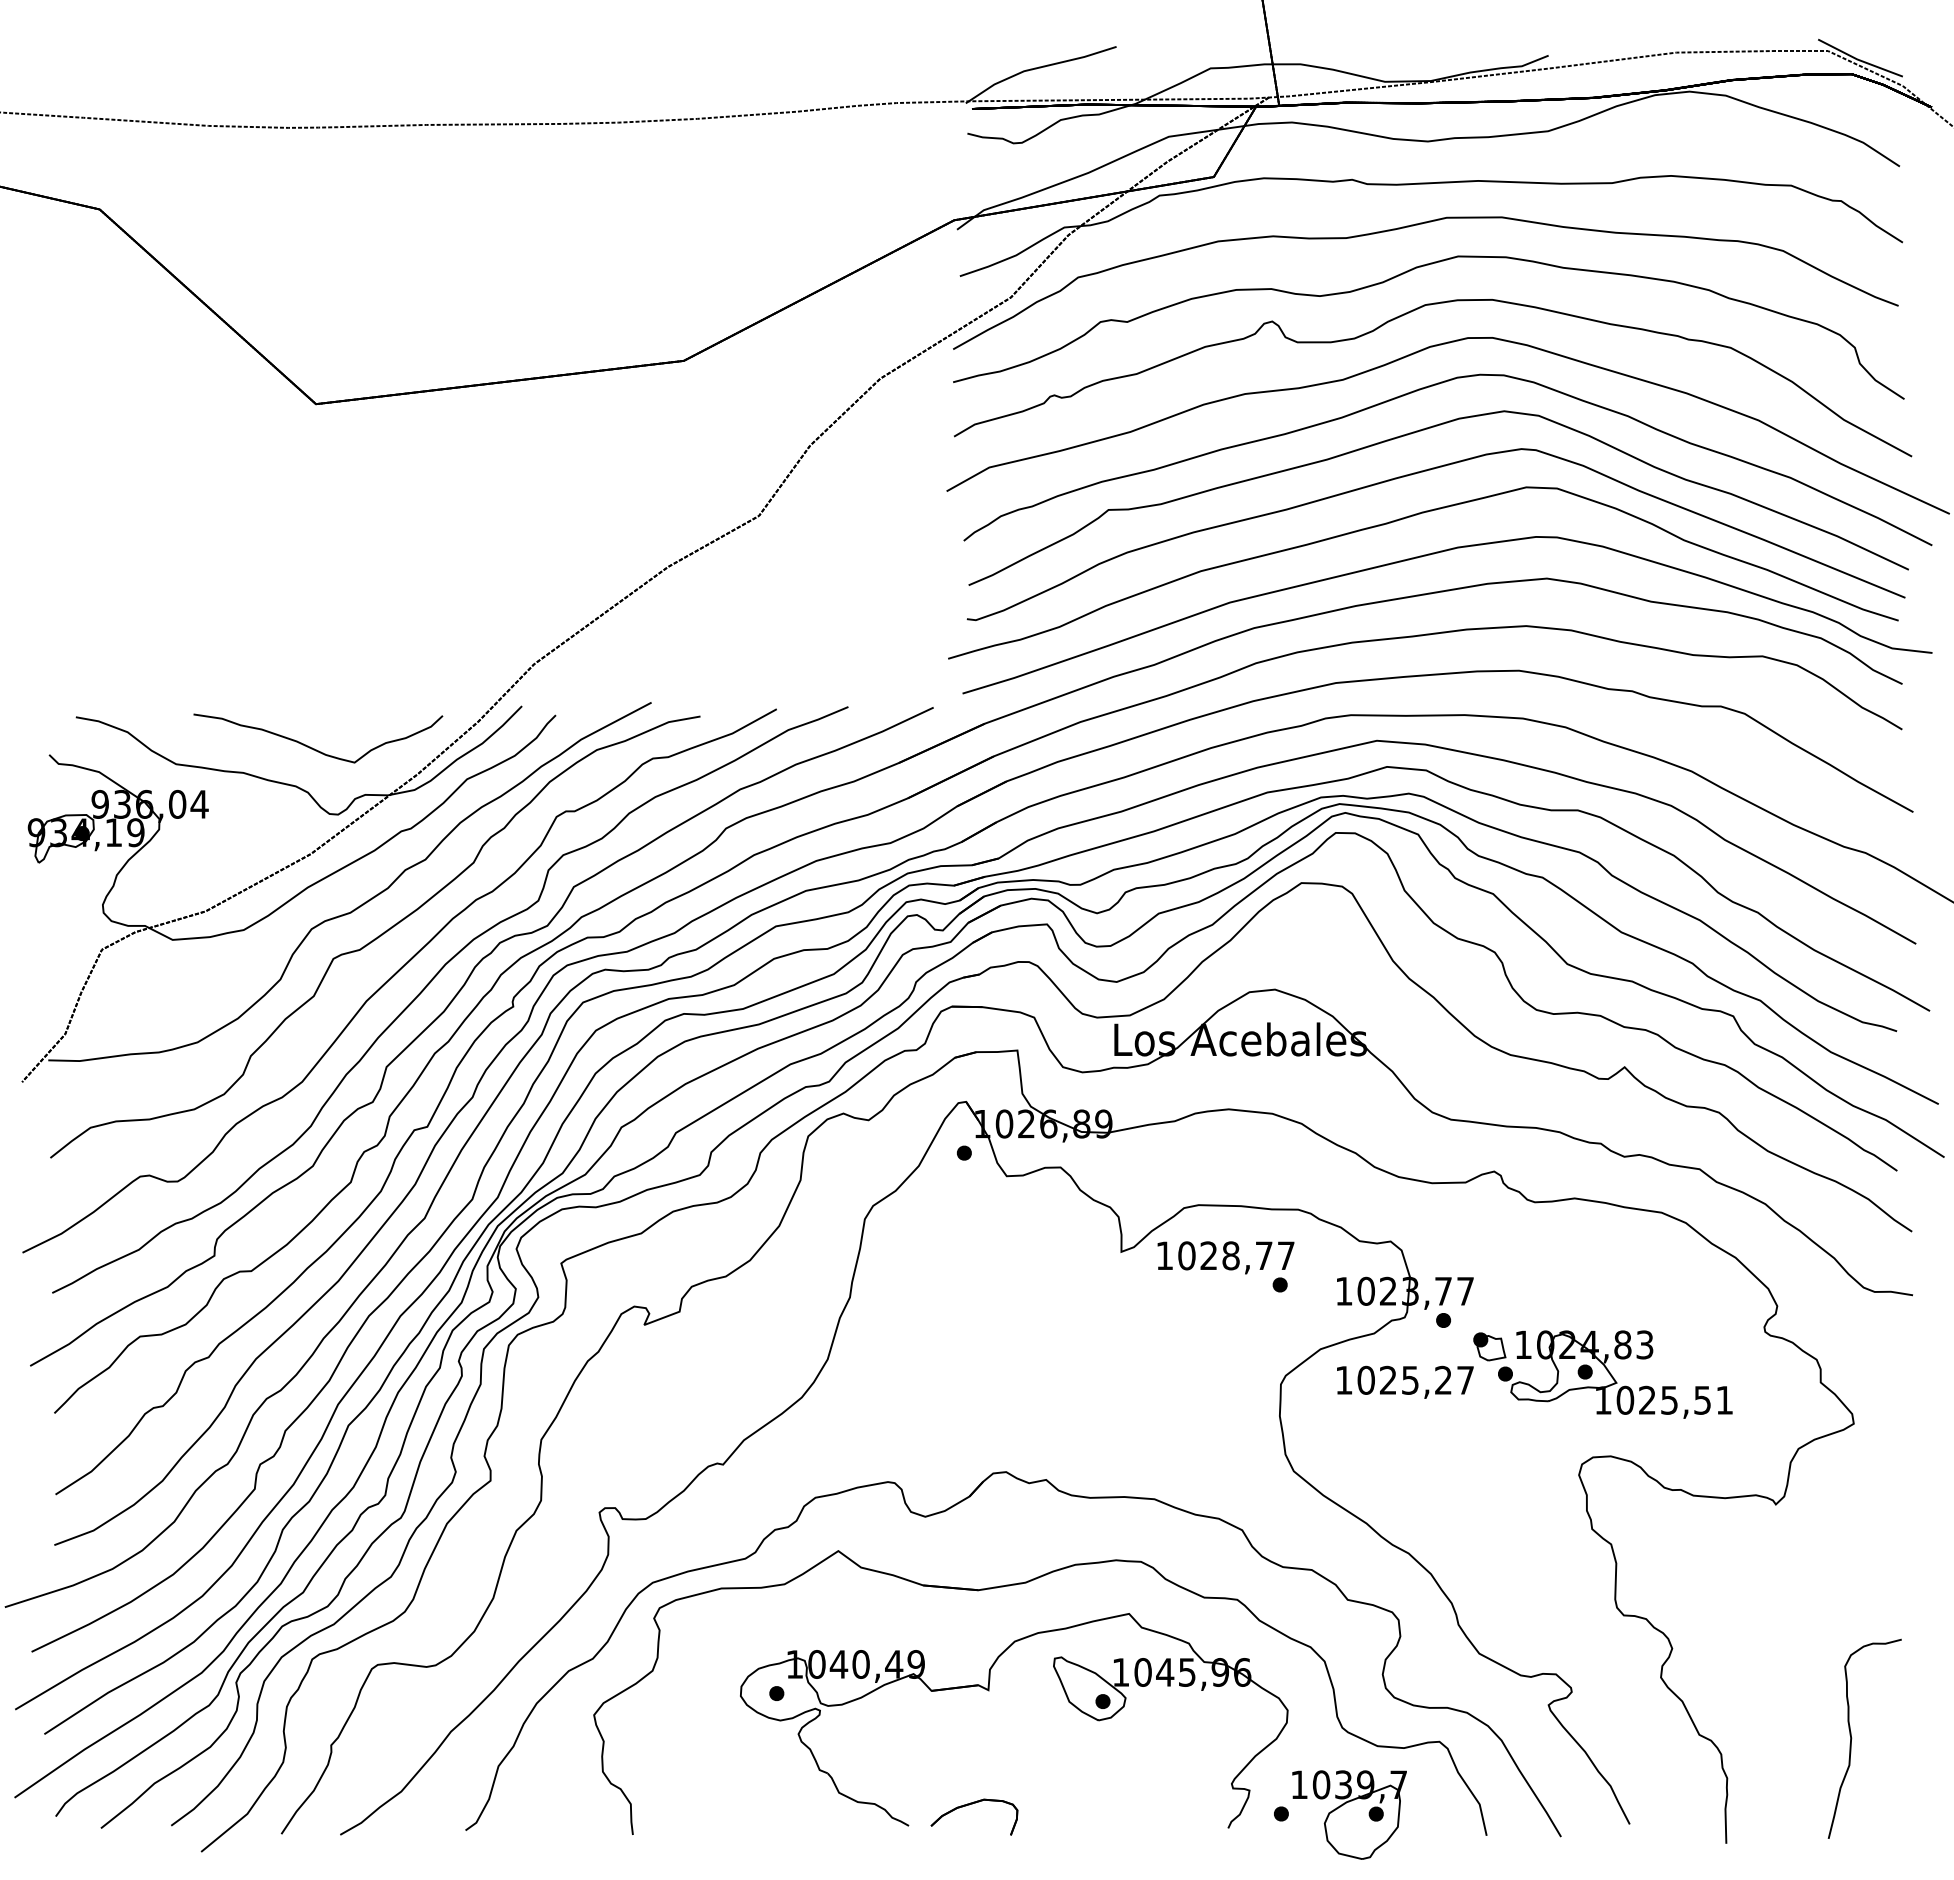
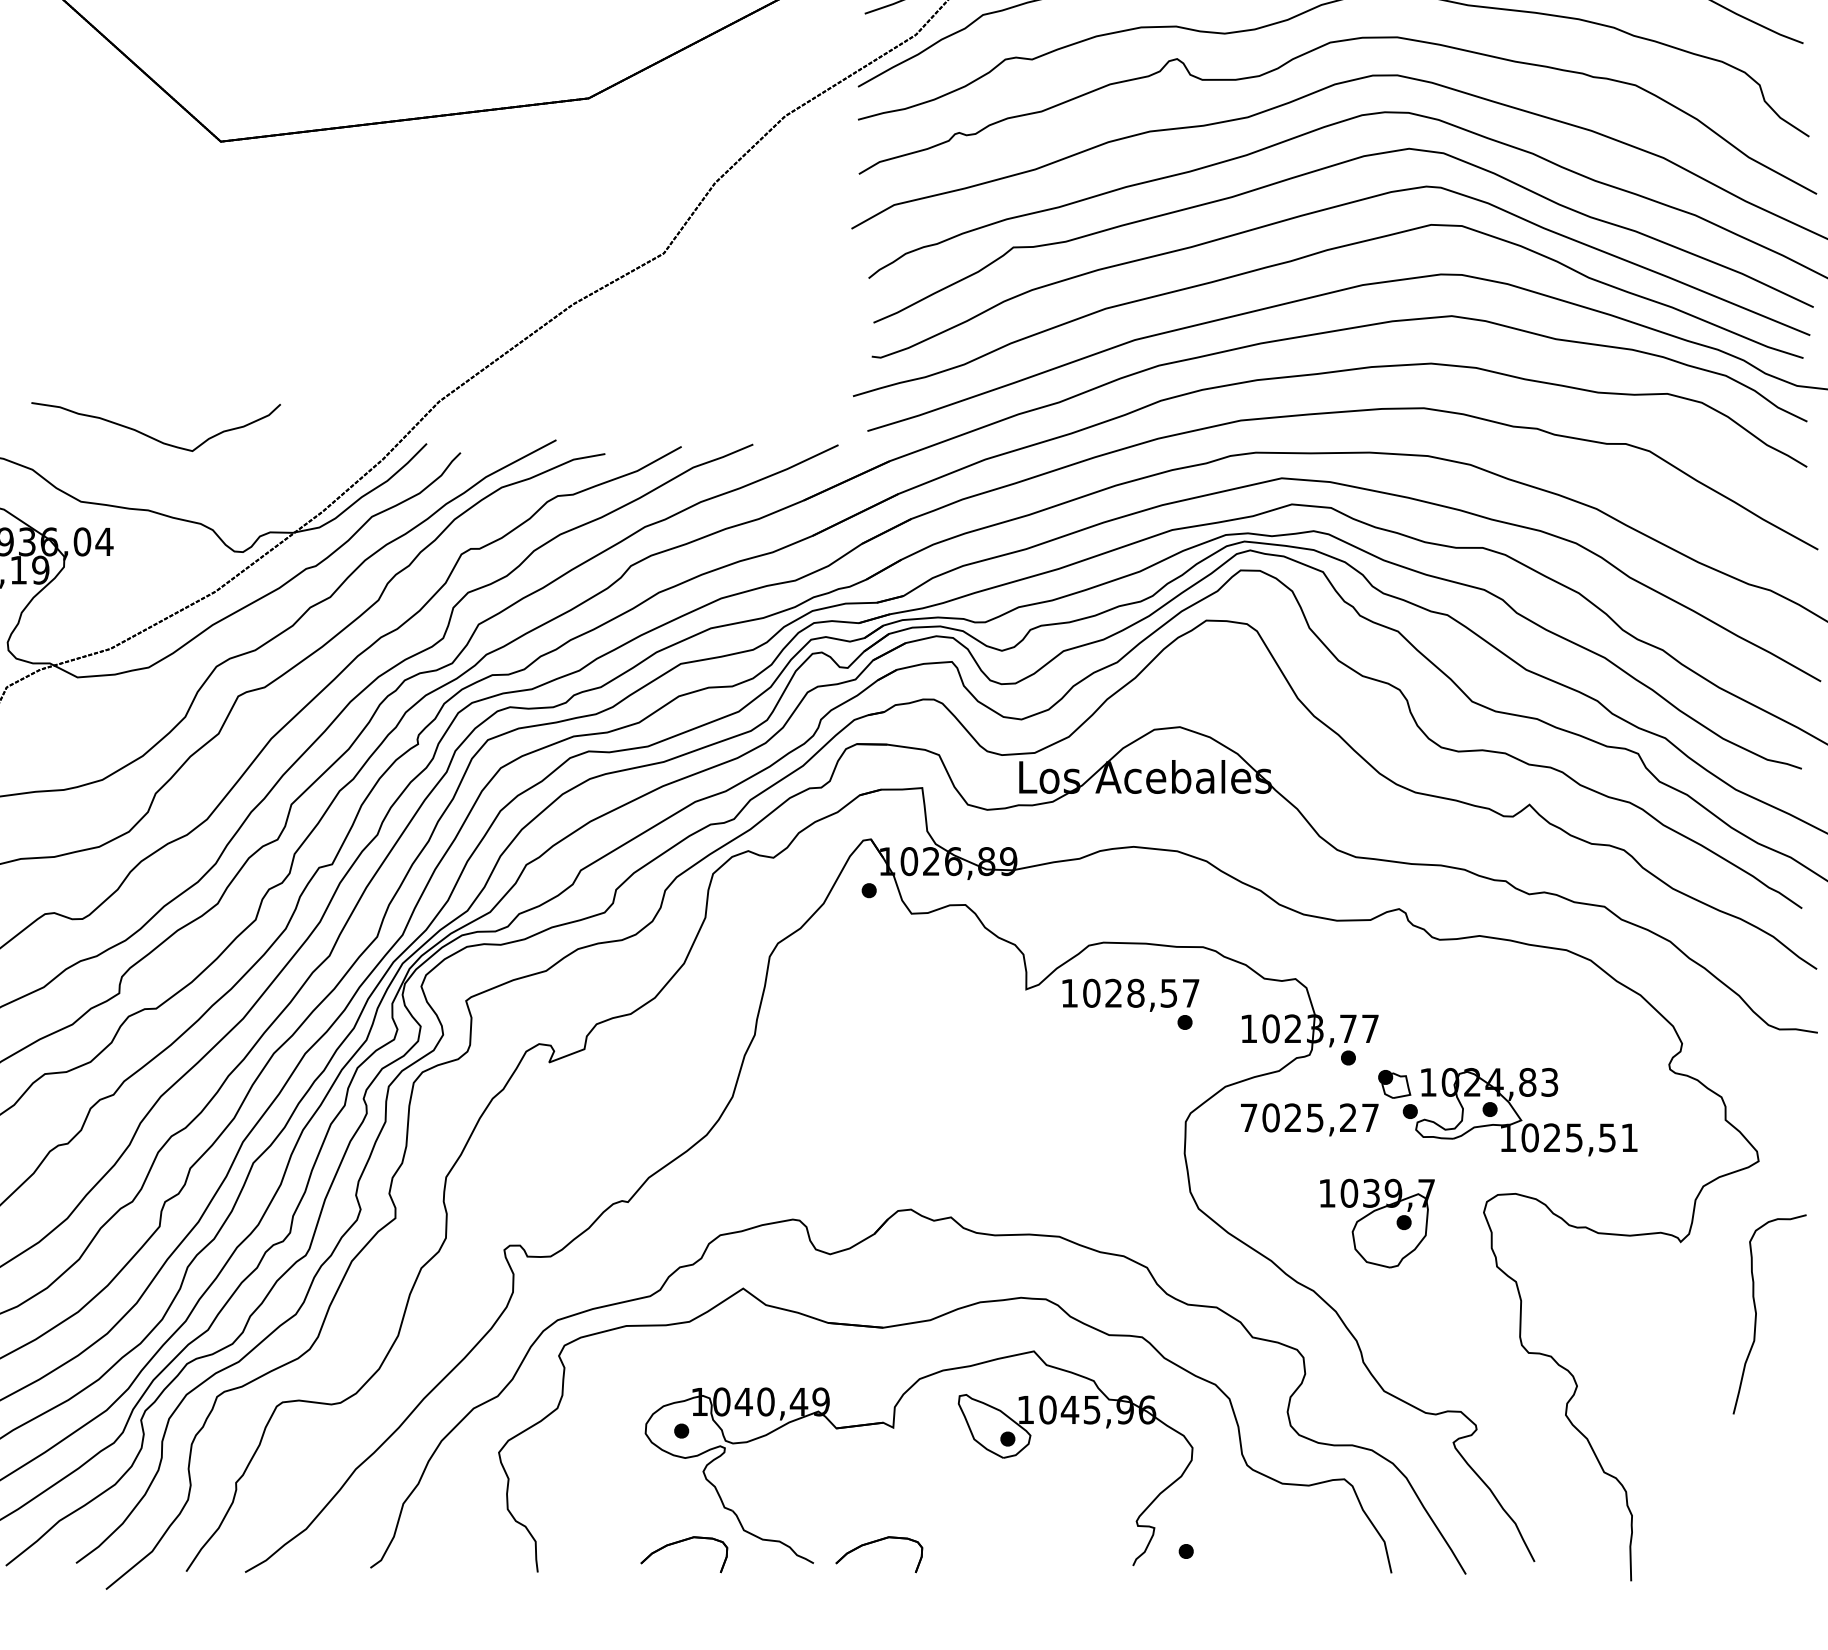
curve: (314, 748) -> (152, 437), moved
text: (1263, 1255) -> (1168, 993), 1028,77 -> 1028,57
text: (1344, 1380) -> (1249, 1118), 1025,27 -> 7025,27
curve: (1852, 1738) -> (1757, 1314), moved
part: (774, 1805) -> (679, 1543), added
part: (1349, 1814) -> (1377, 1223), moved

